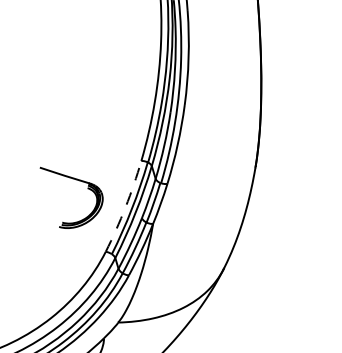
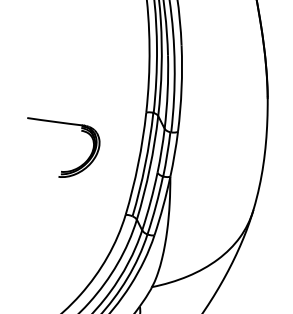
part: (76, 180) -> (68, 124), moved
arc: (125, 207) -> (138, 164), dashed -> solid

